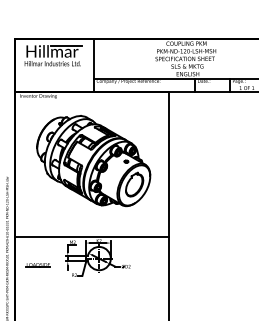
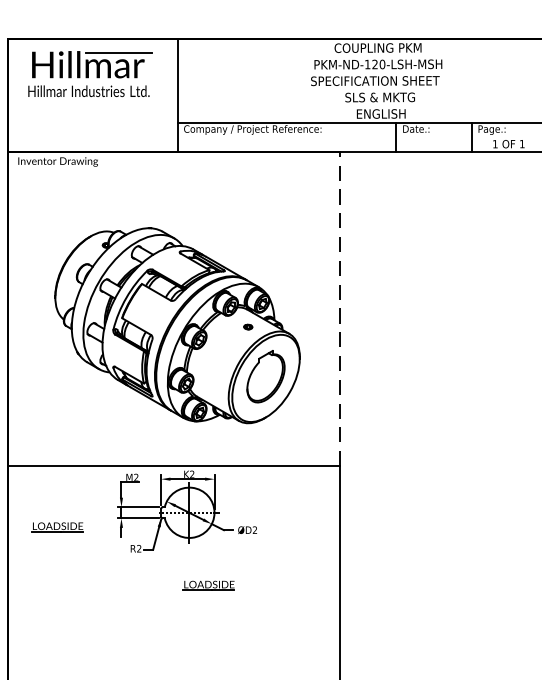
part: (93, 161) -> (177, 326), moved
line: (168, 164) -> (339, 309), solid -> dashed
line: (106, 292) -> (205, 586), added

